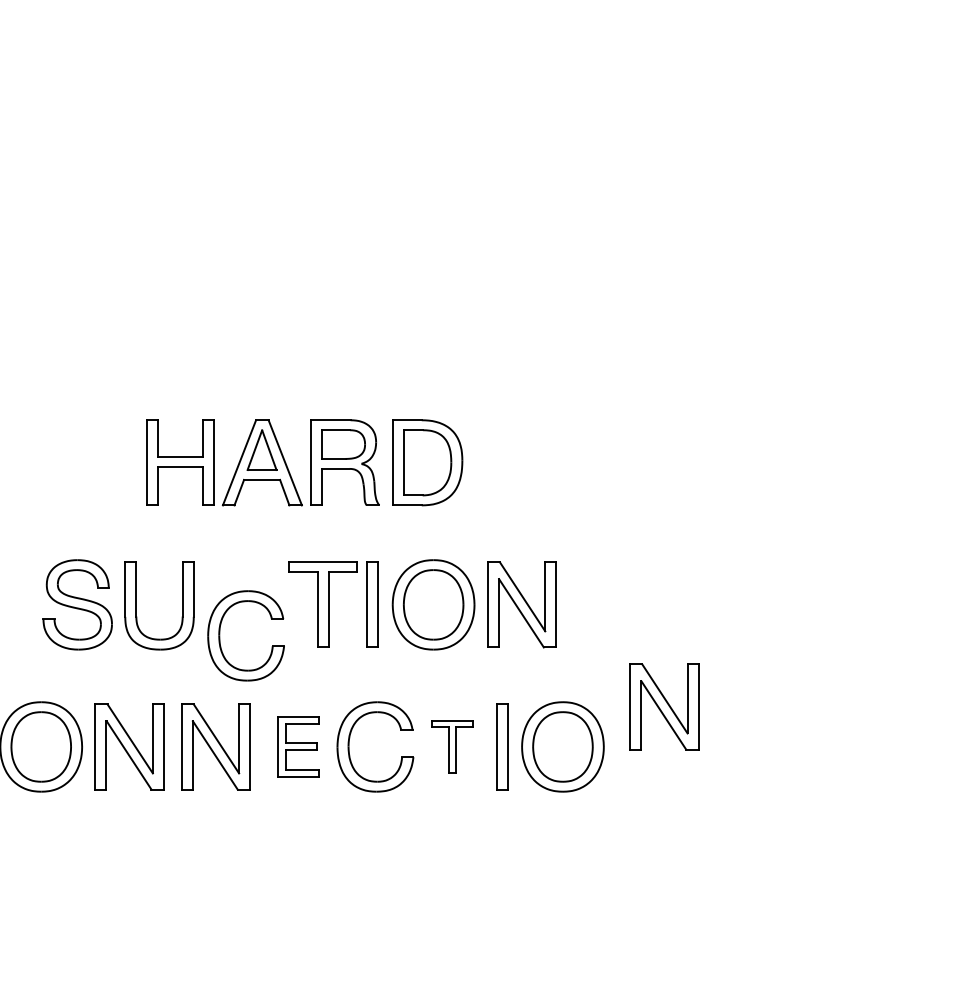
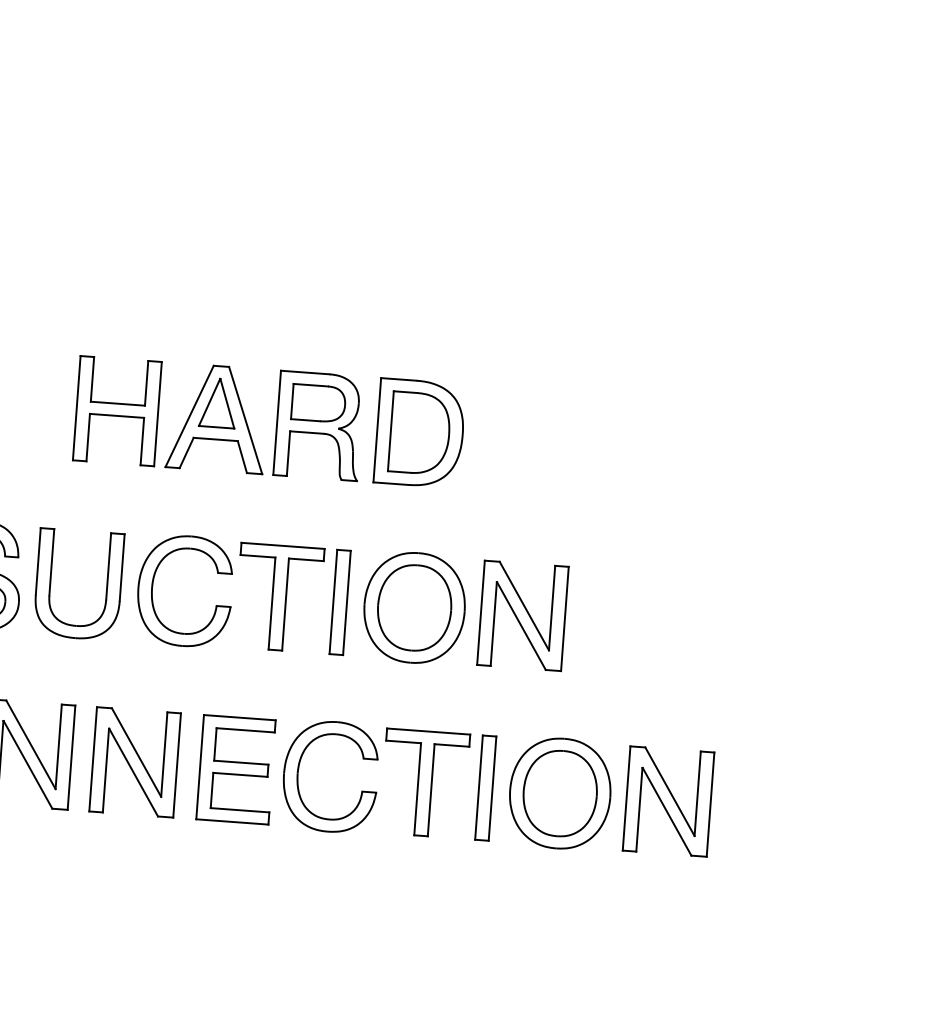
part: (220, 635) -> (153, 588), moved
part: (664, 706) -> (668, 801), moved
part: (298, 746) -> (236, 769), size x1.43
part: (452, 746) -> (424, 783), size x1.67

